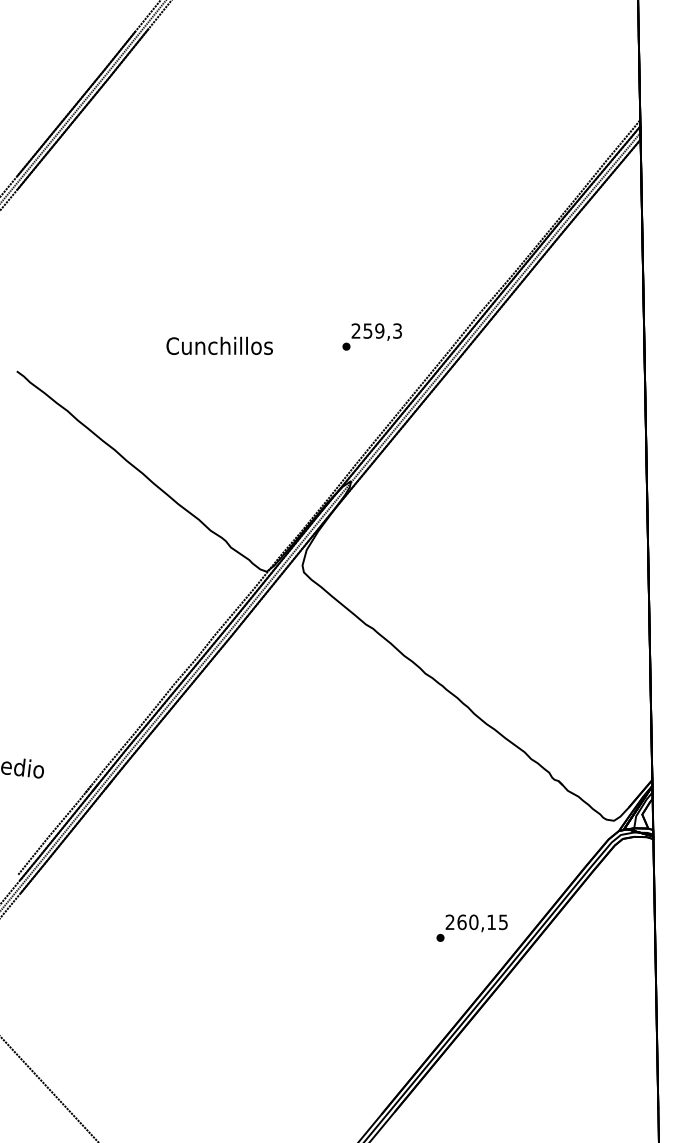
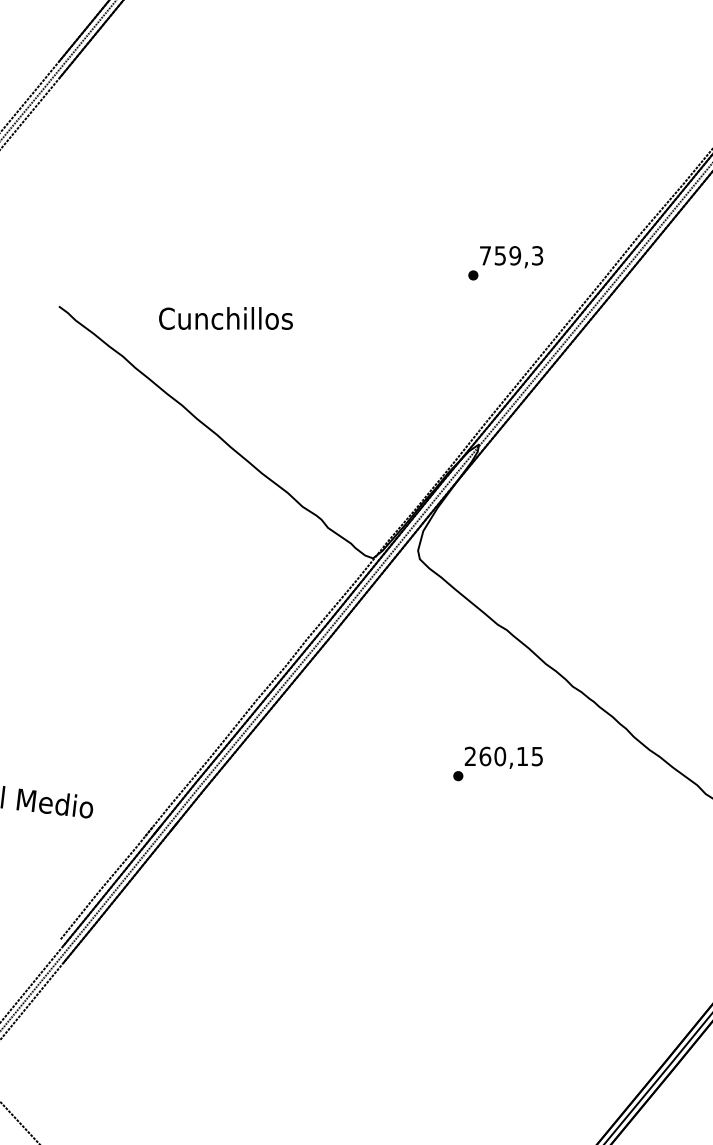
text: (355, 330) -> (484, 255), 259,3 -> 759,3
text: (219, 345) -> (225, 317), moved
text: (471, 927) -> (497, 763), moved

